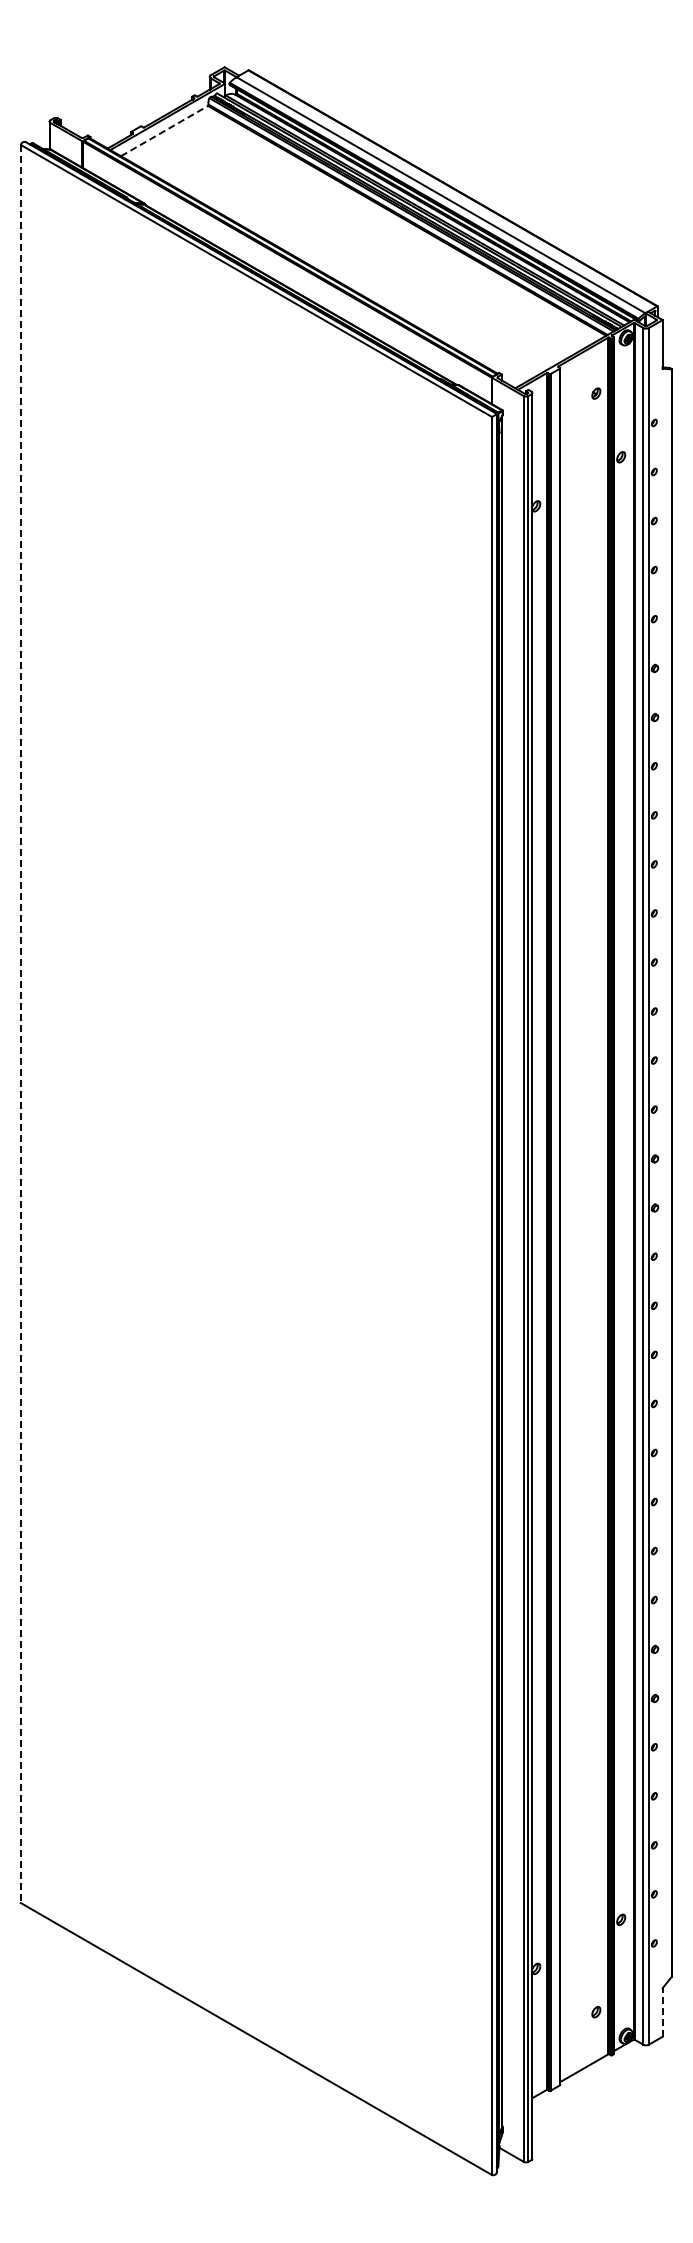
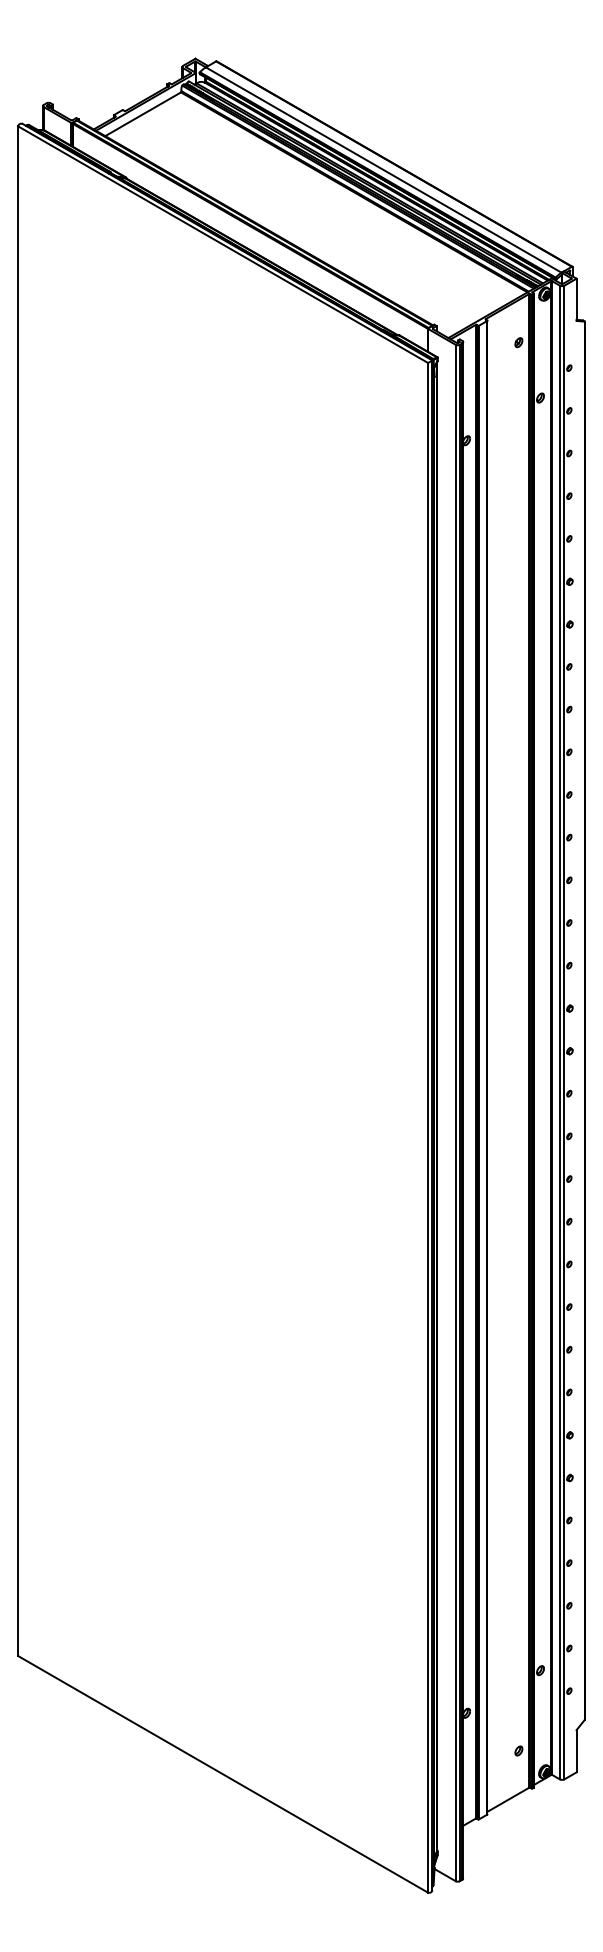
line: (164, 130) -> (143, 113), dashed -> solid
line: (20, 1024) -> (17, 891), dashed -> solid
line: (662, 2012) -> (576, 1751), dashed -> solid

